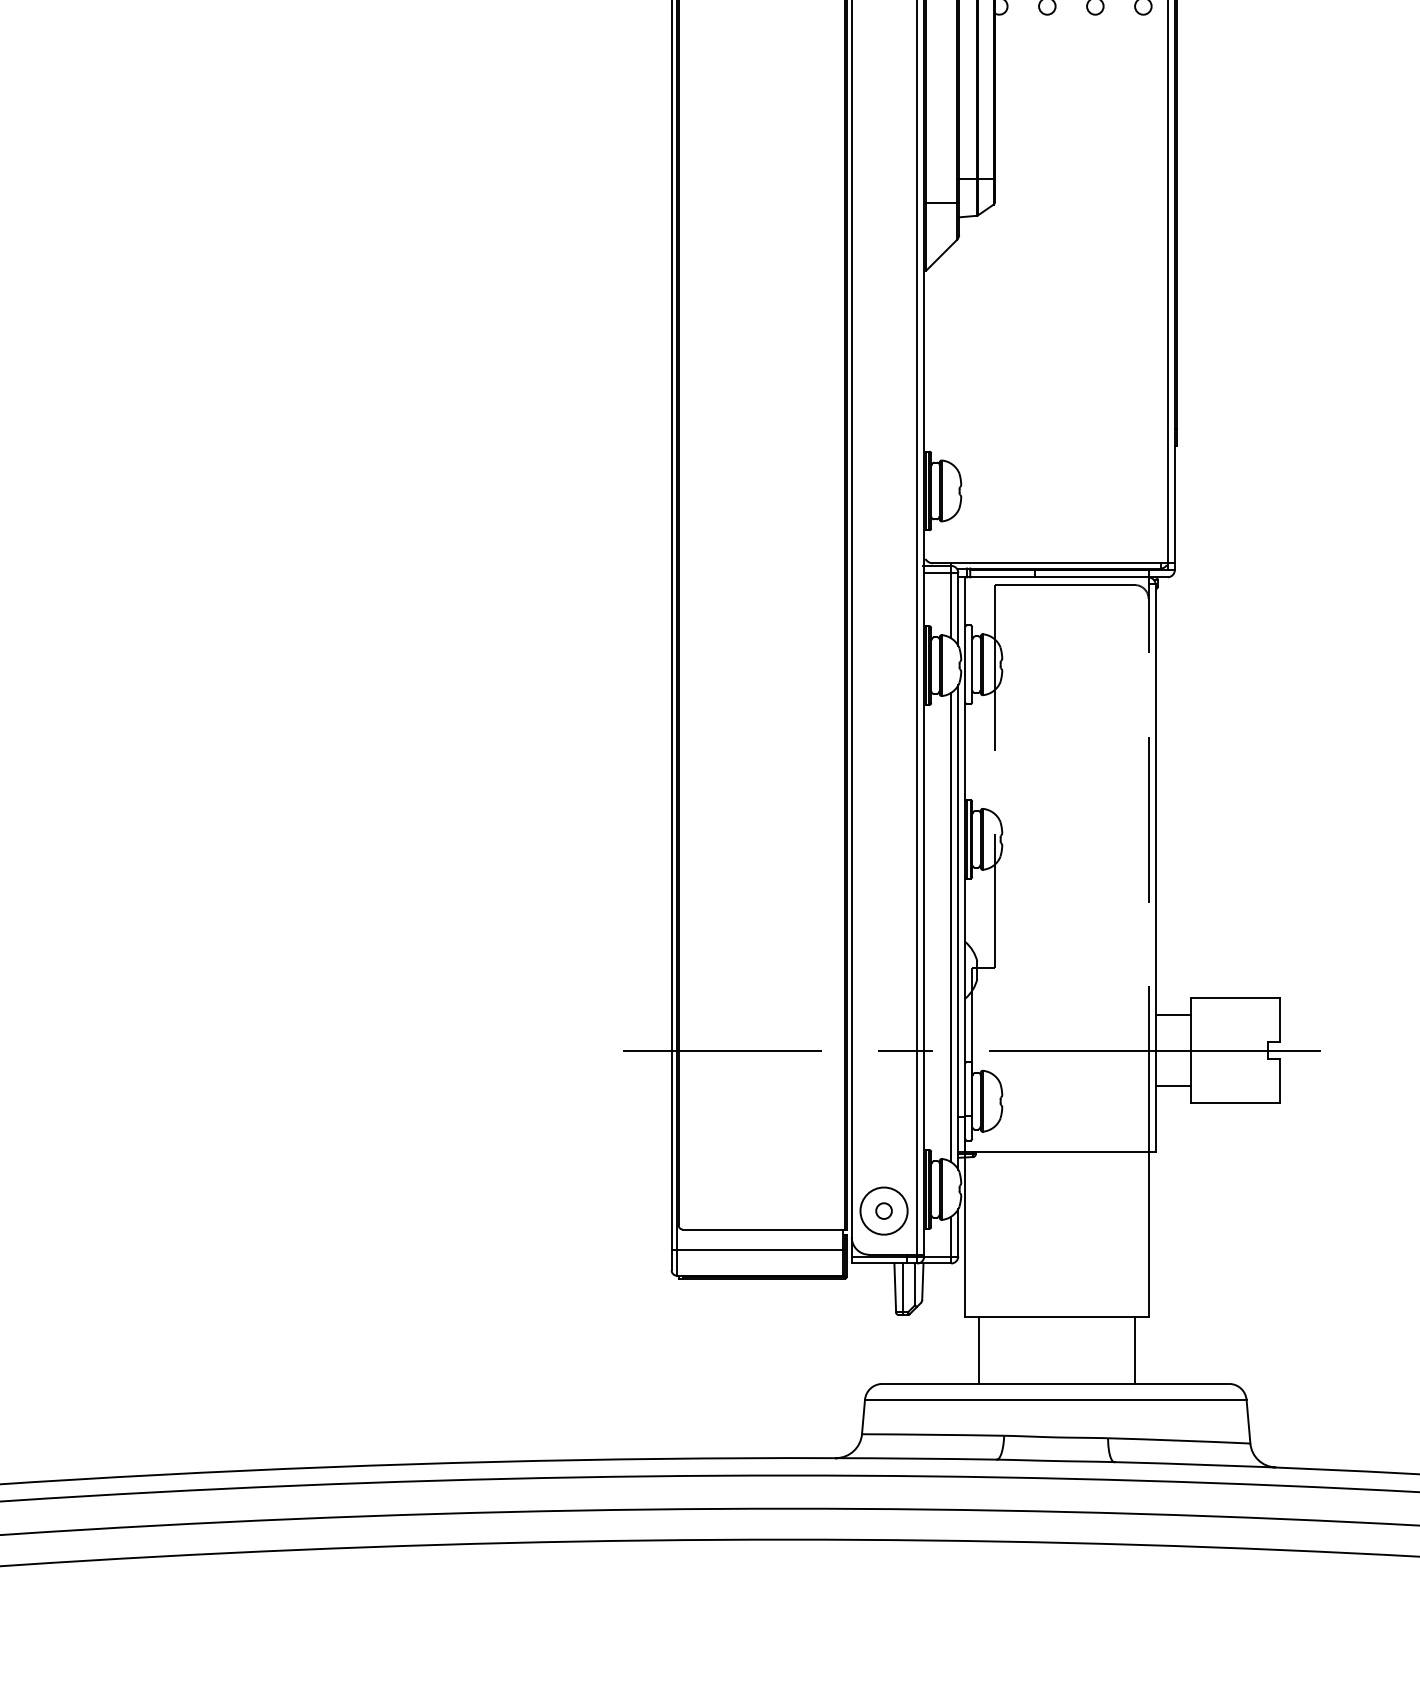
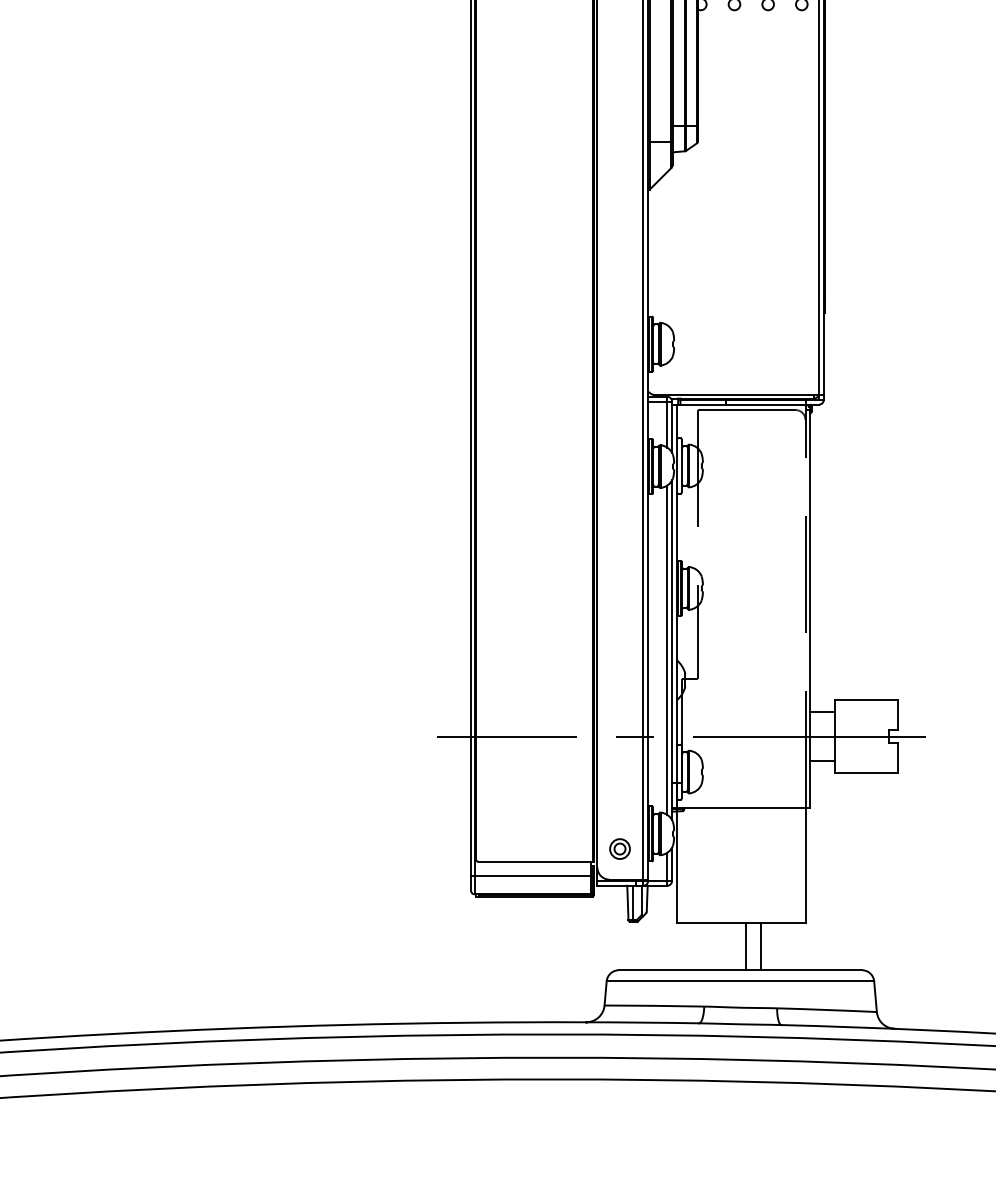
circle: (883, 1210) -> (619, 848), size x0.6
line: (979, 1349) -> (745, 946), moved
line: (1134, 1349) -> (760, 946), moved

